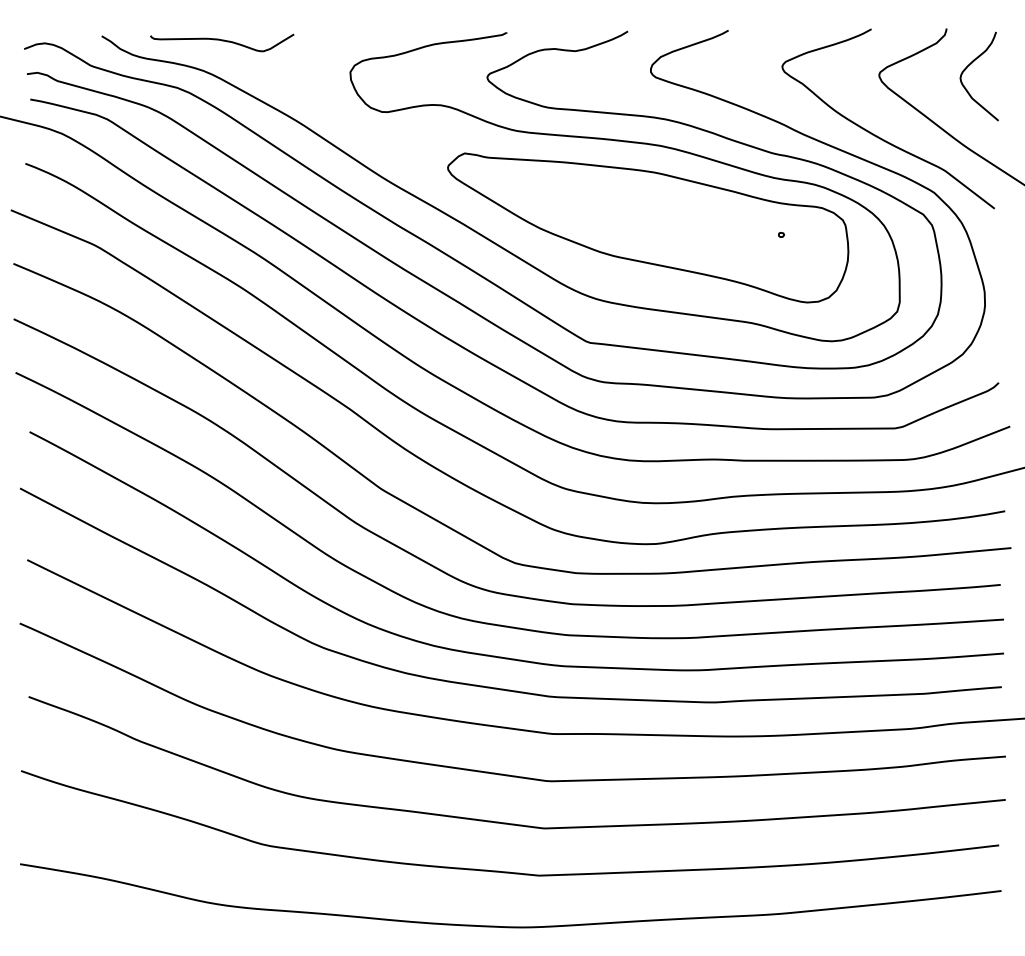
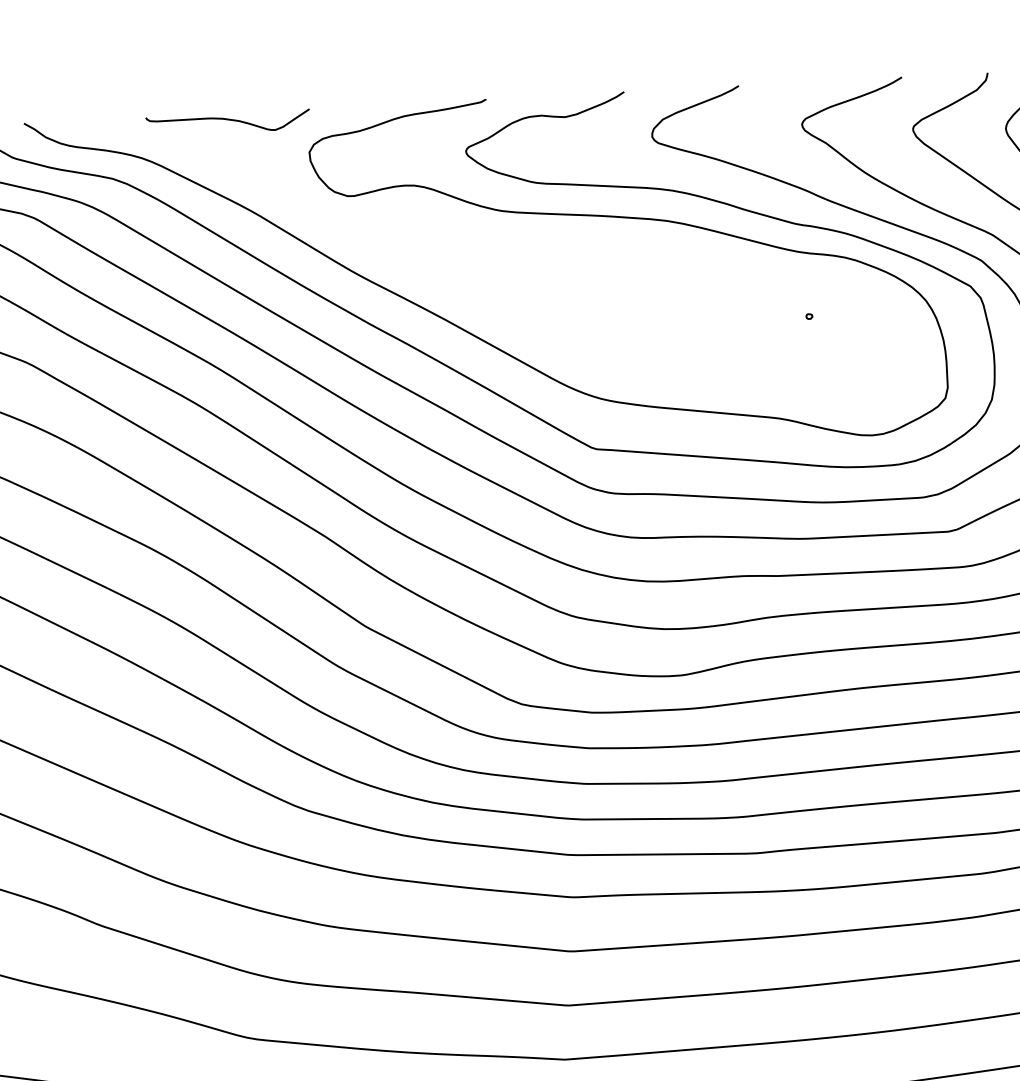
curve: (222, 41) -> (228, 120), moved
part: (648, 227) -> (657, 314), removed

